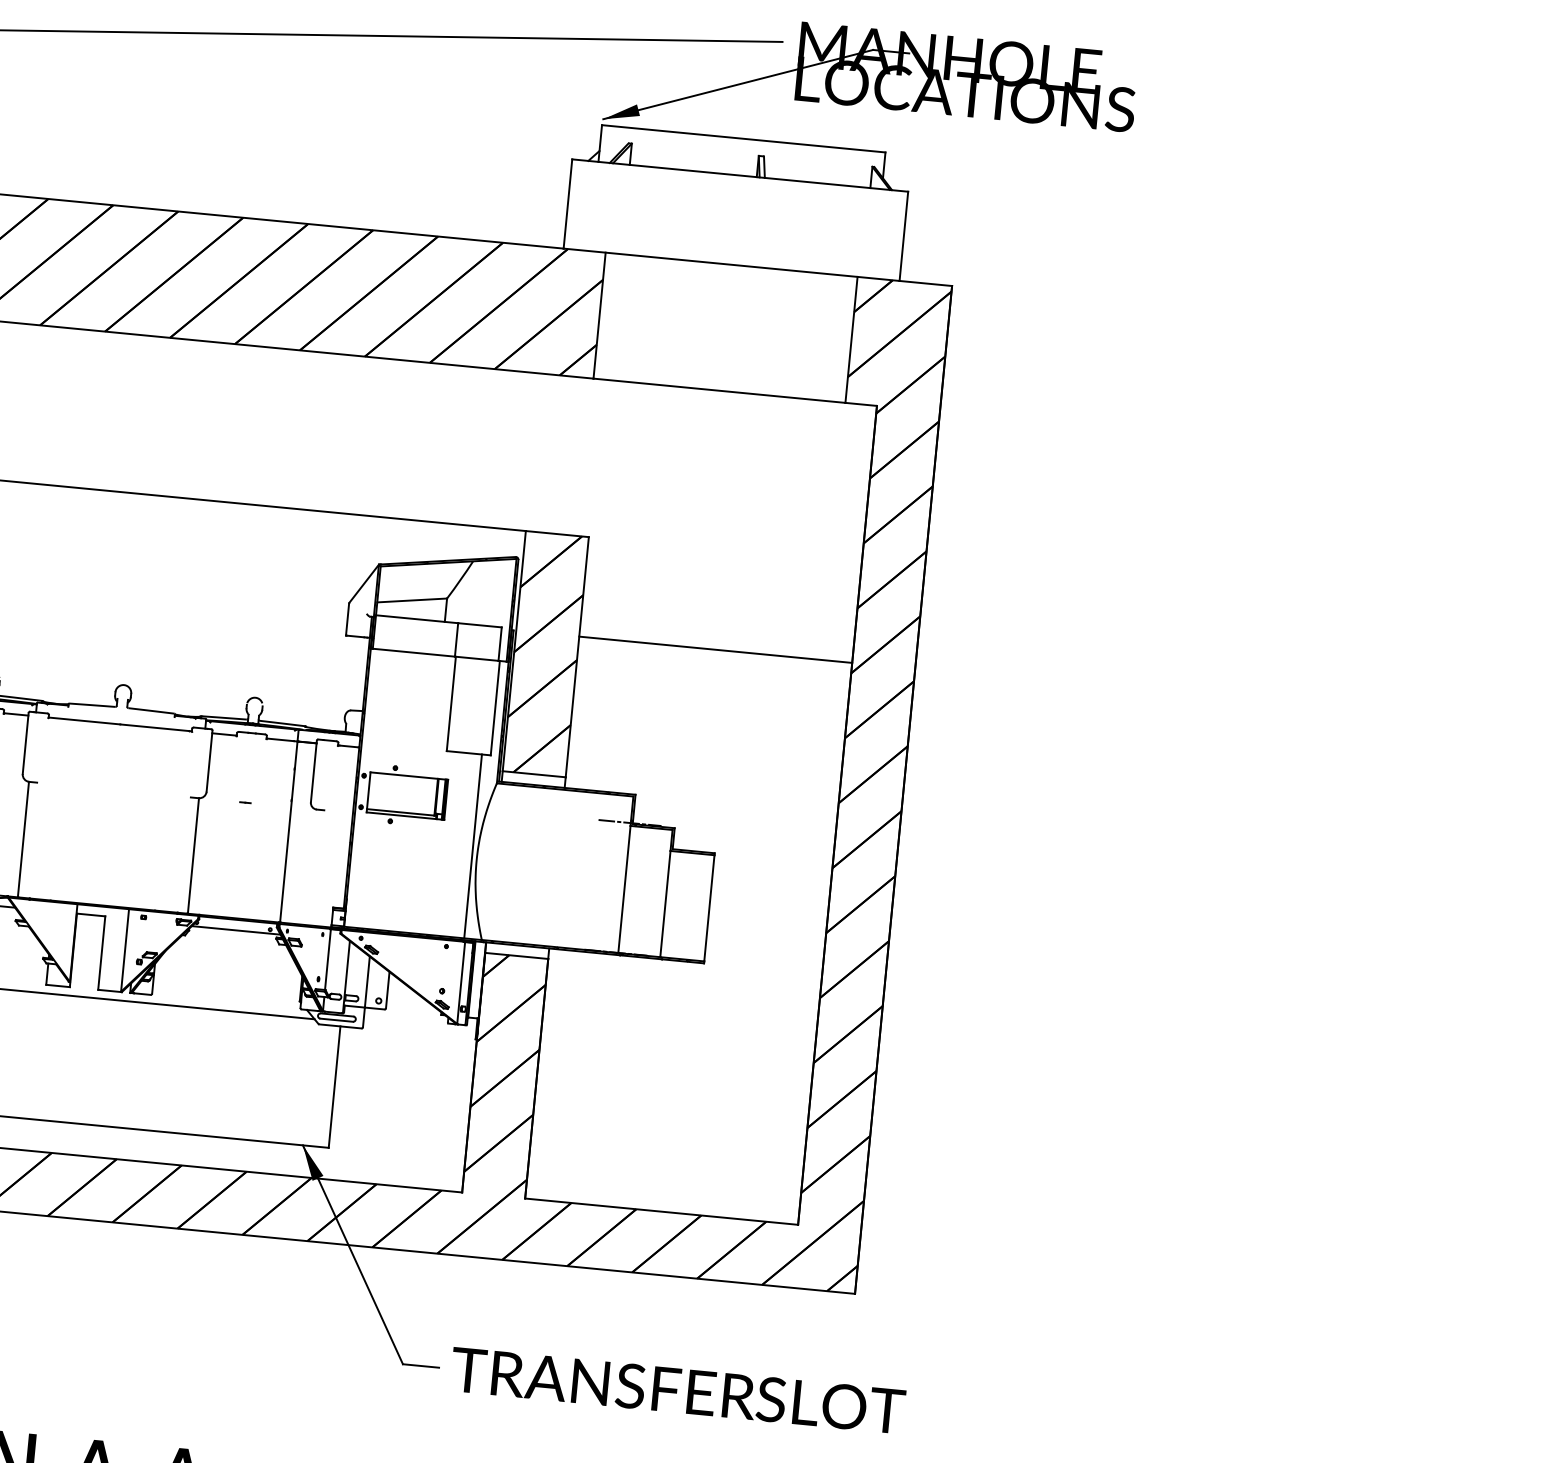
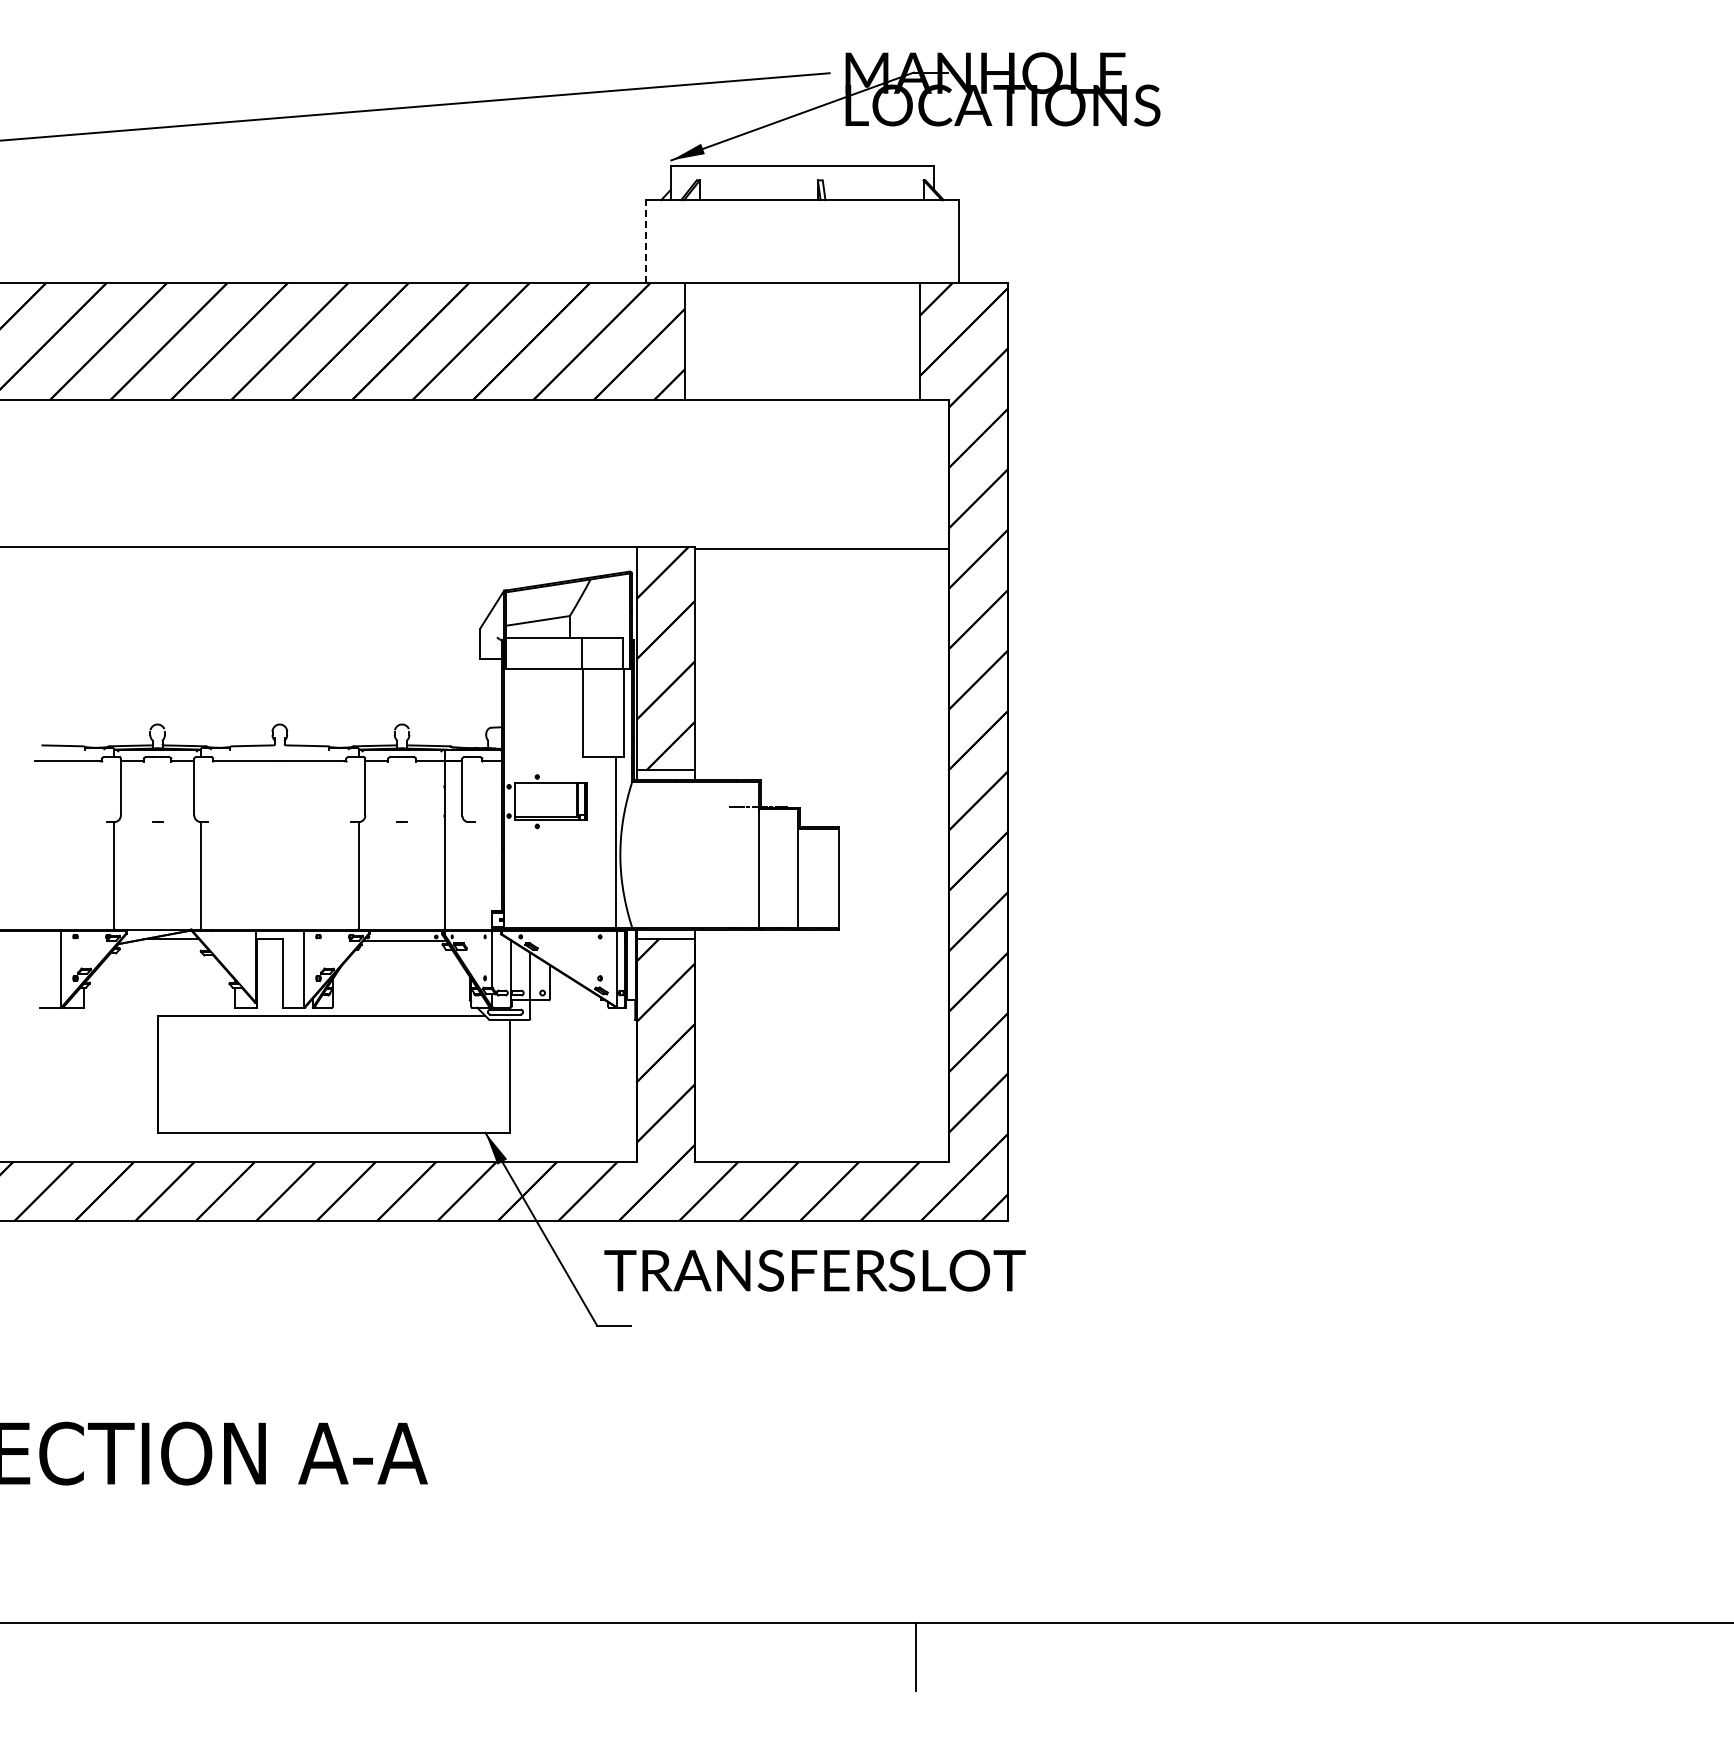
line: (568, 203) -> (646, 241), solid -> dashed
line: (716, 649) -> (822, 549), moved
text: (677, 1390) -> (814, 1270), moved

